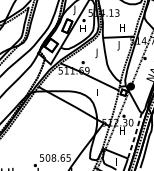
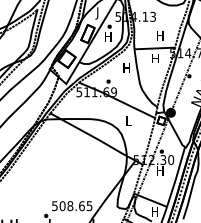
text: (119, 45) -> (155, 59), J -> H
text: (96, 53) -> (126, 69), J -> H
line: (135, 136) -> (176, 177), dashed -> solid

